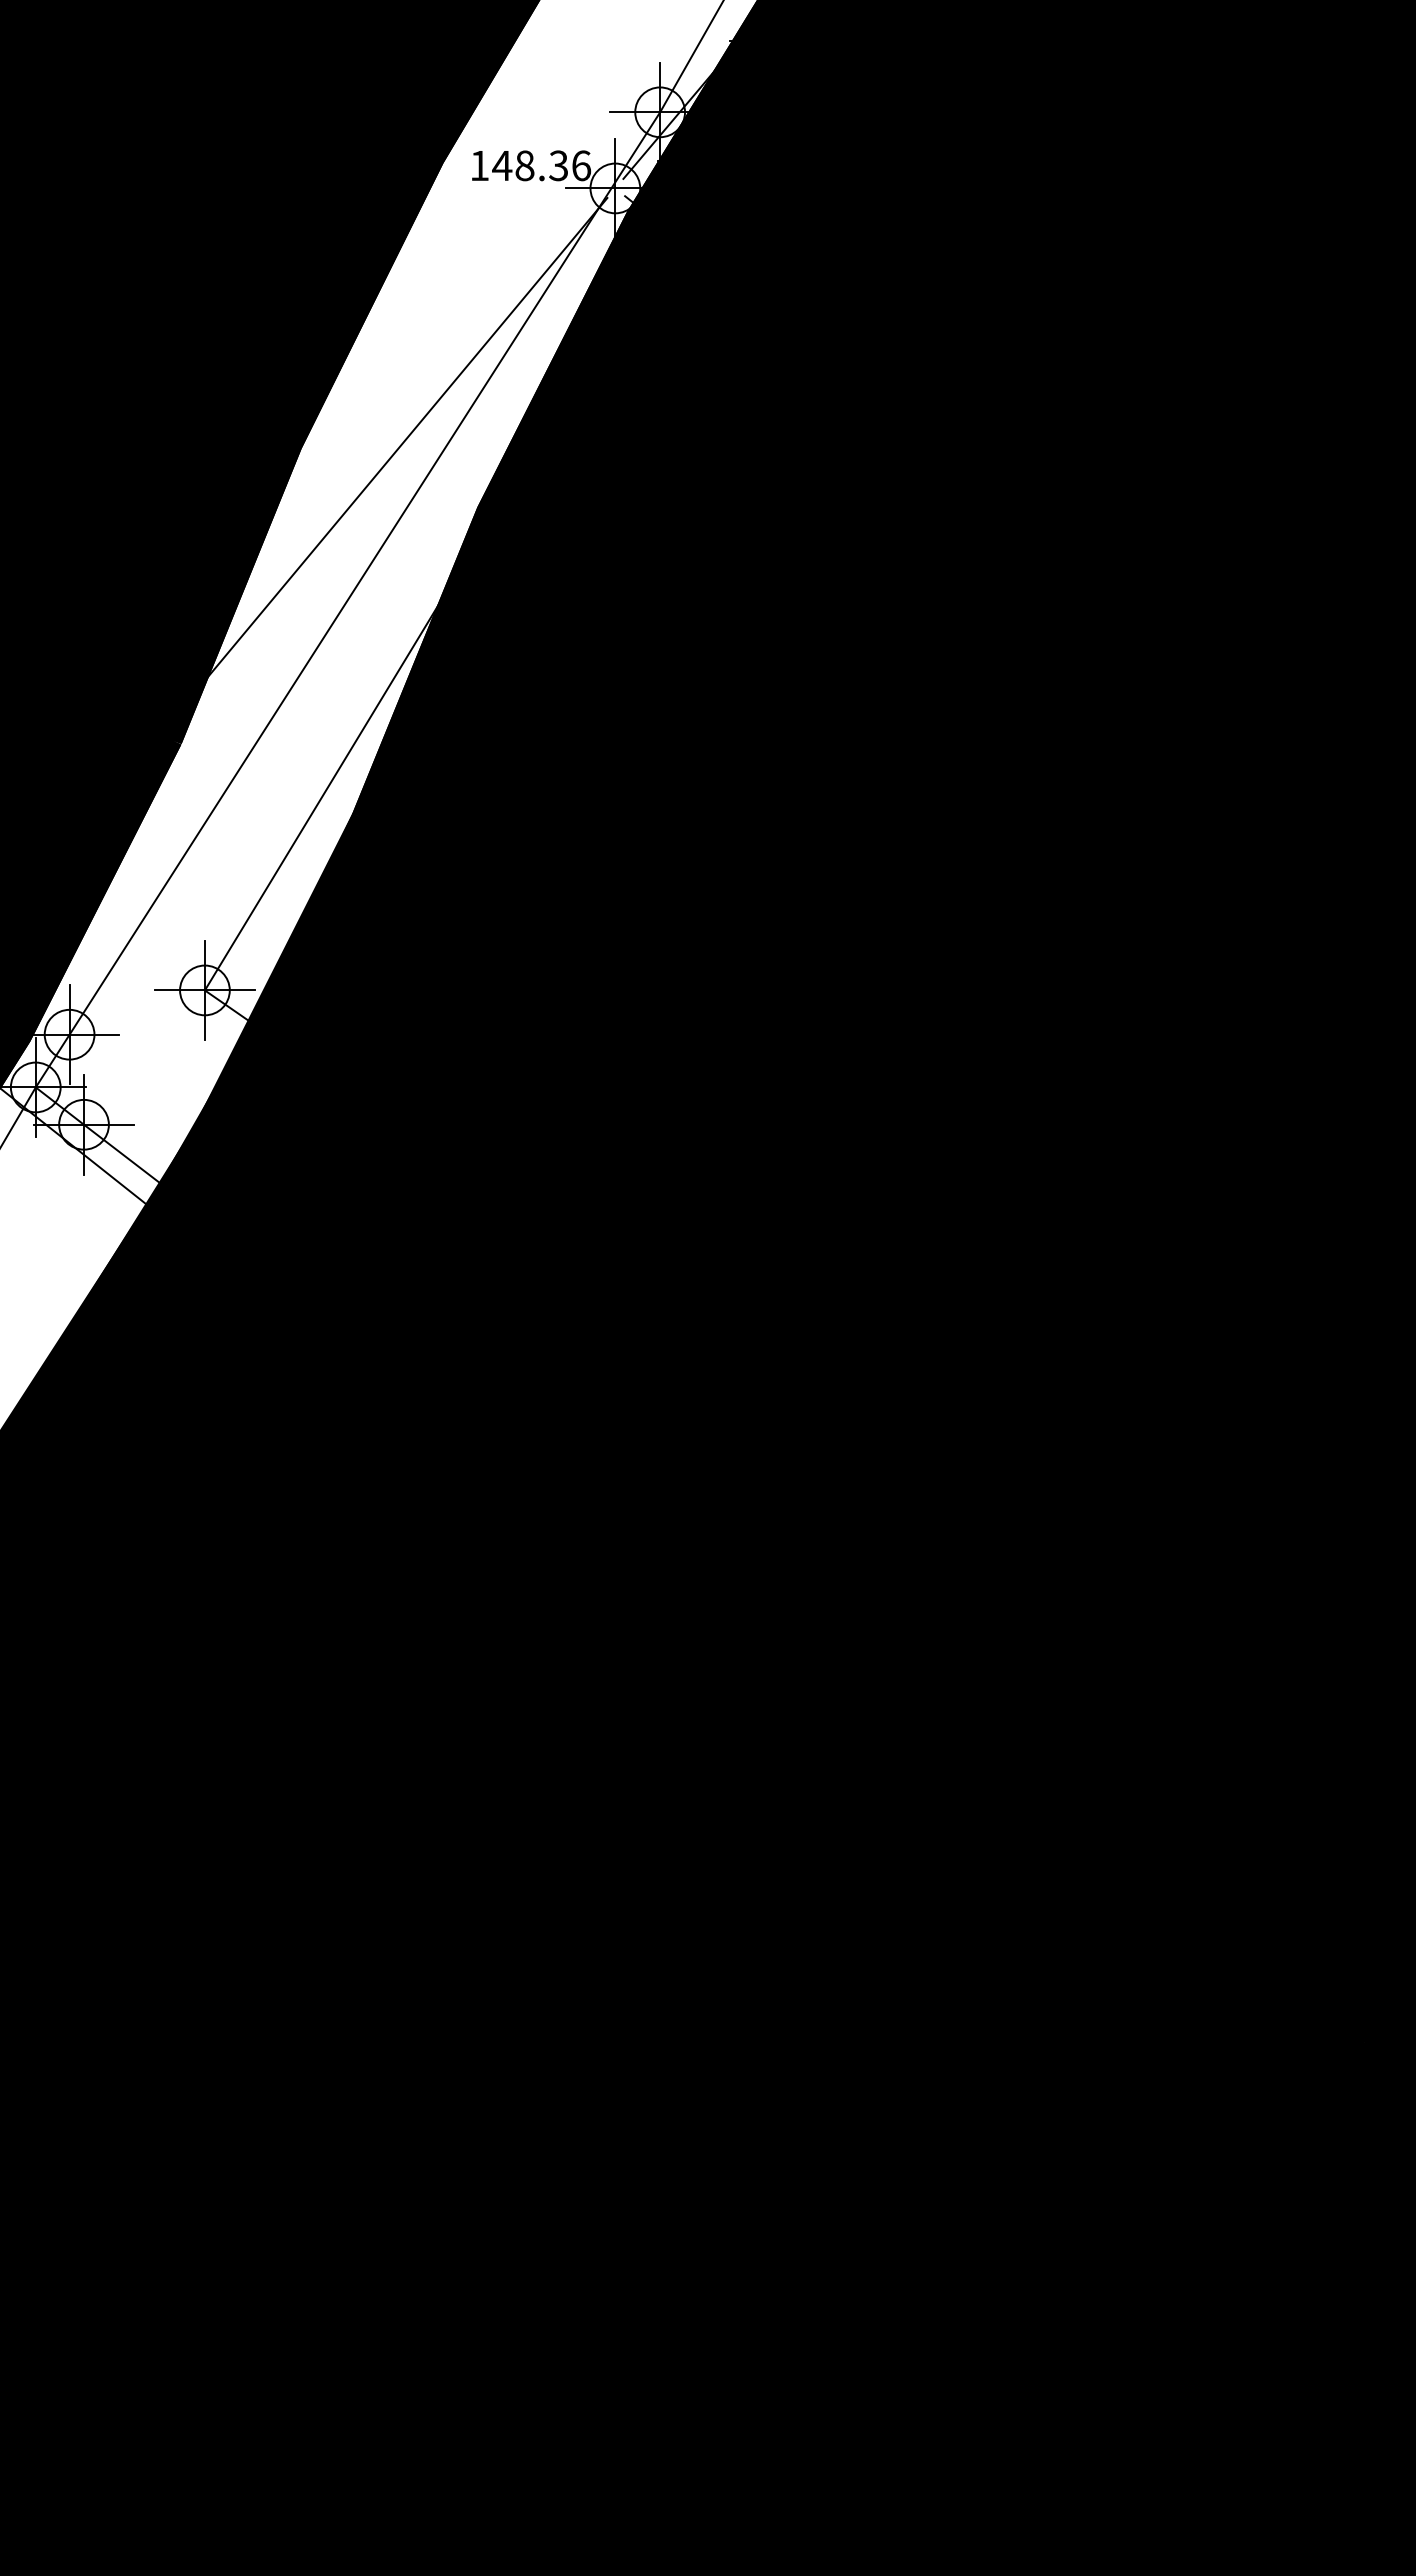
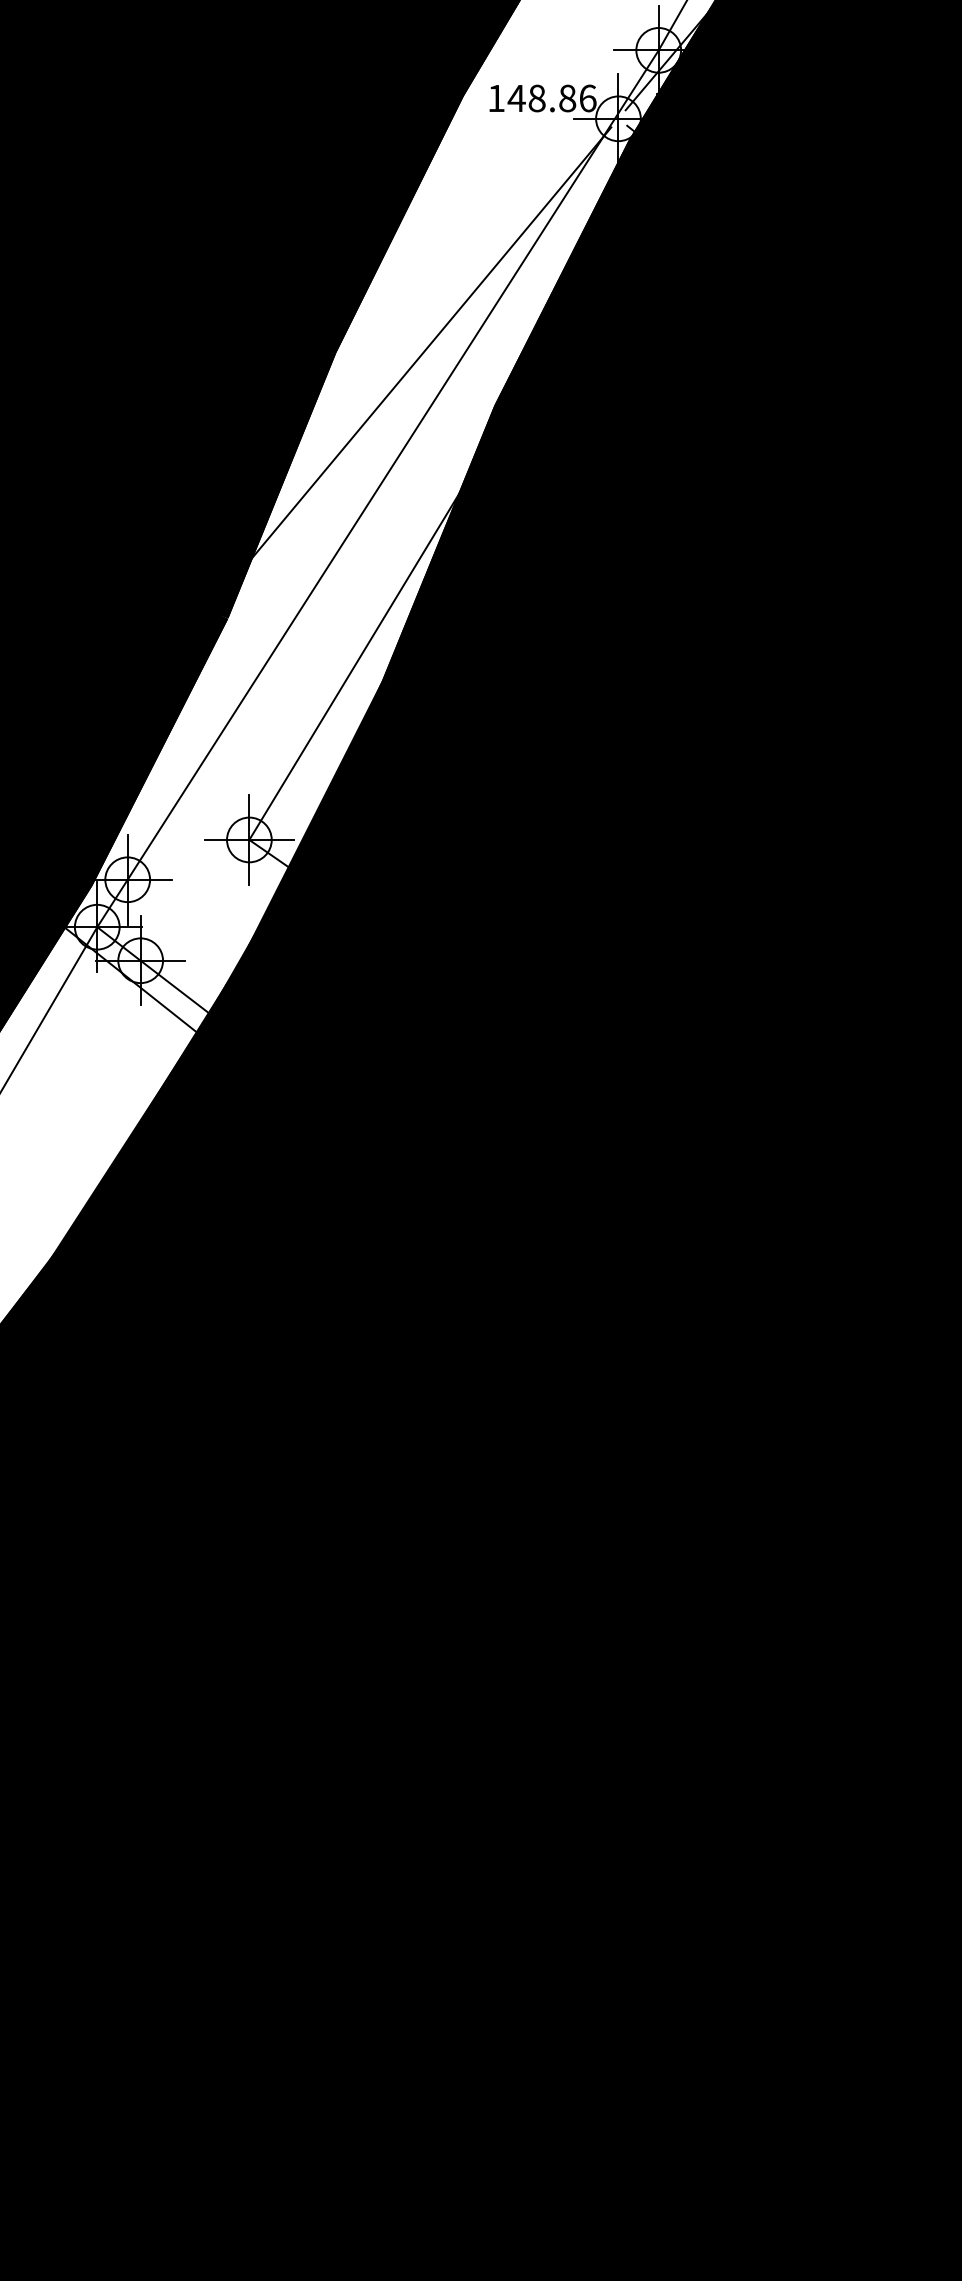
text: (558, 165) -> (567, 98), 148.36 -> 148.86

